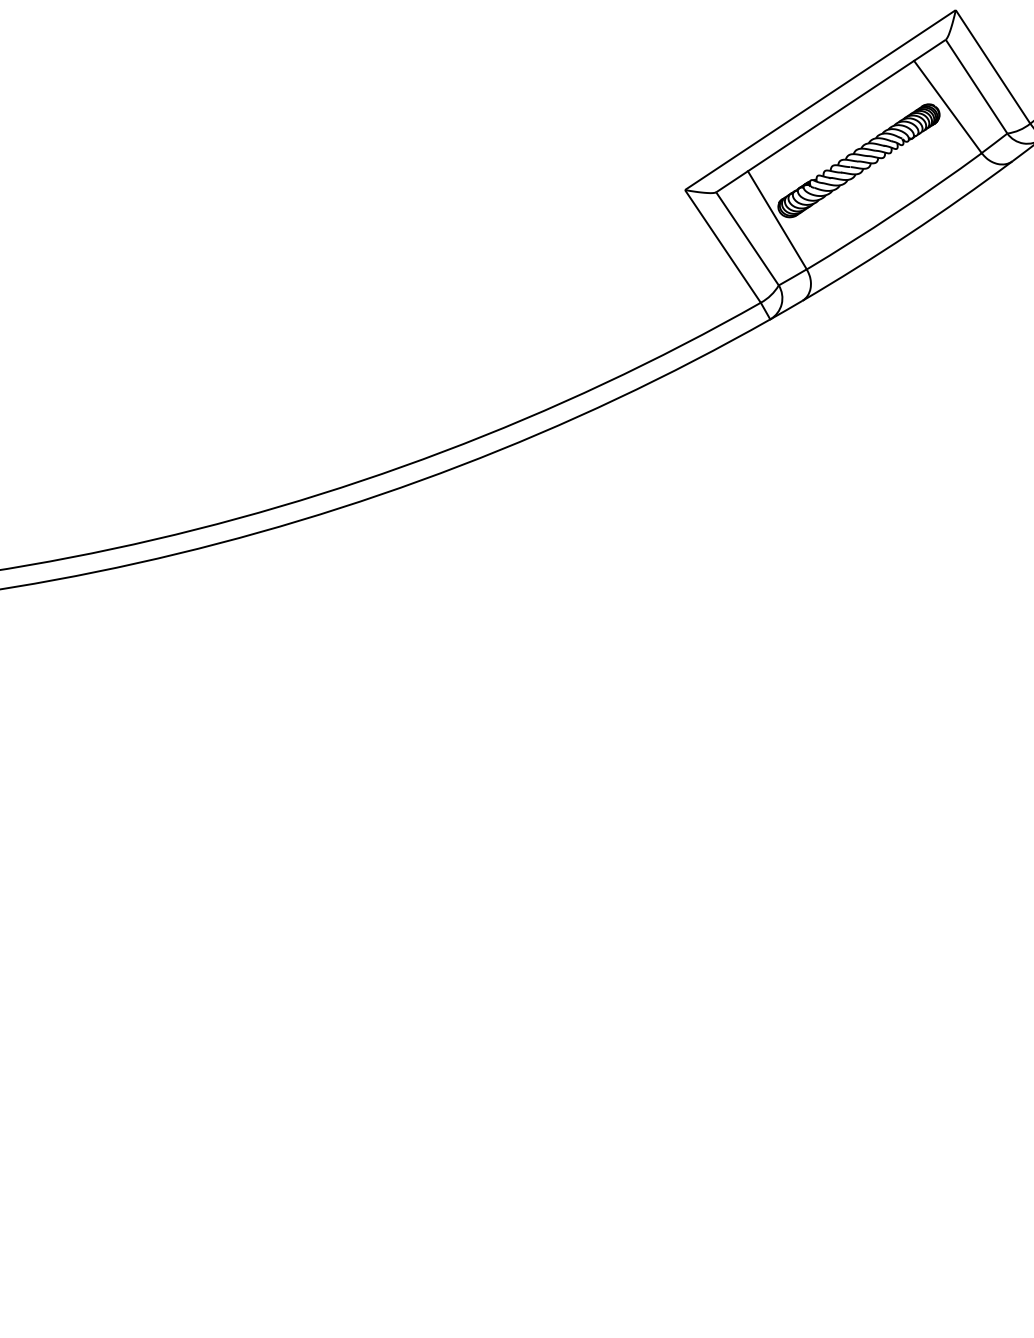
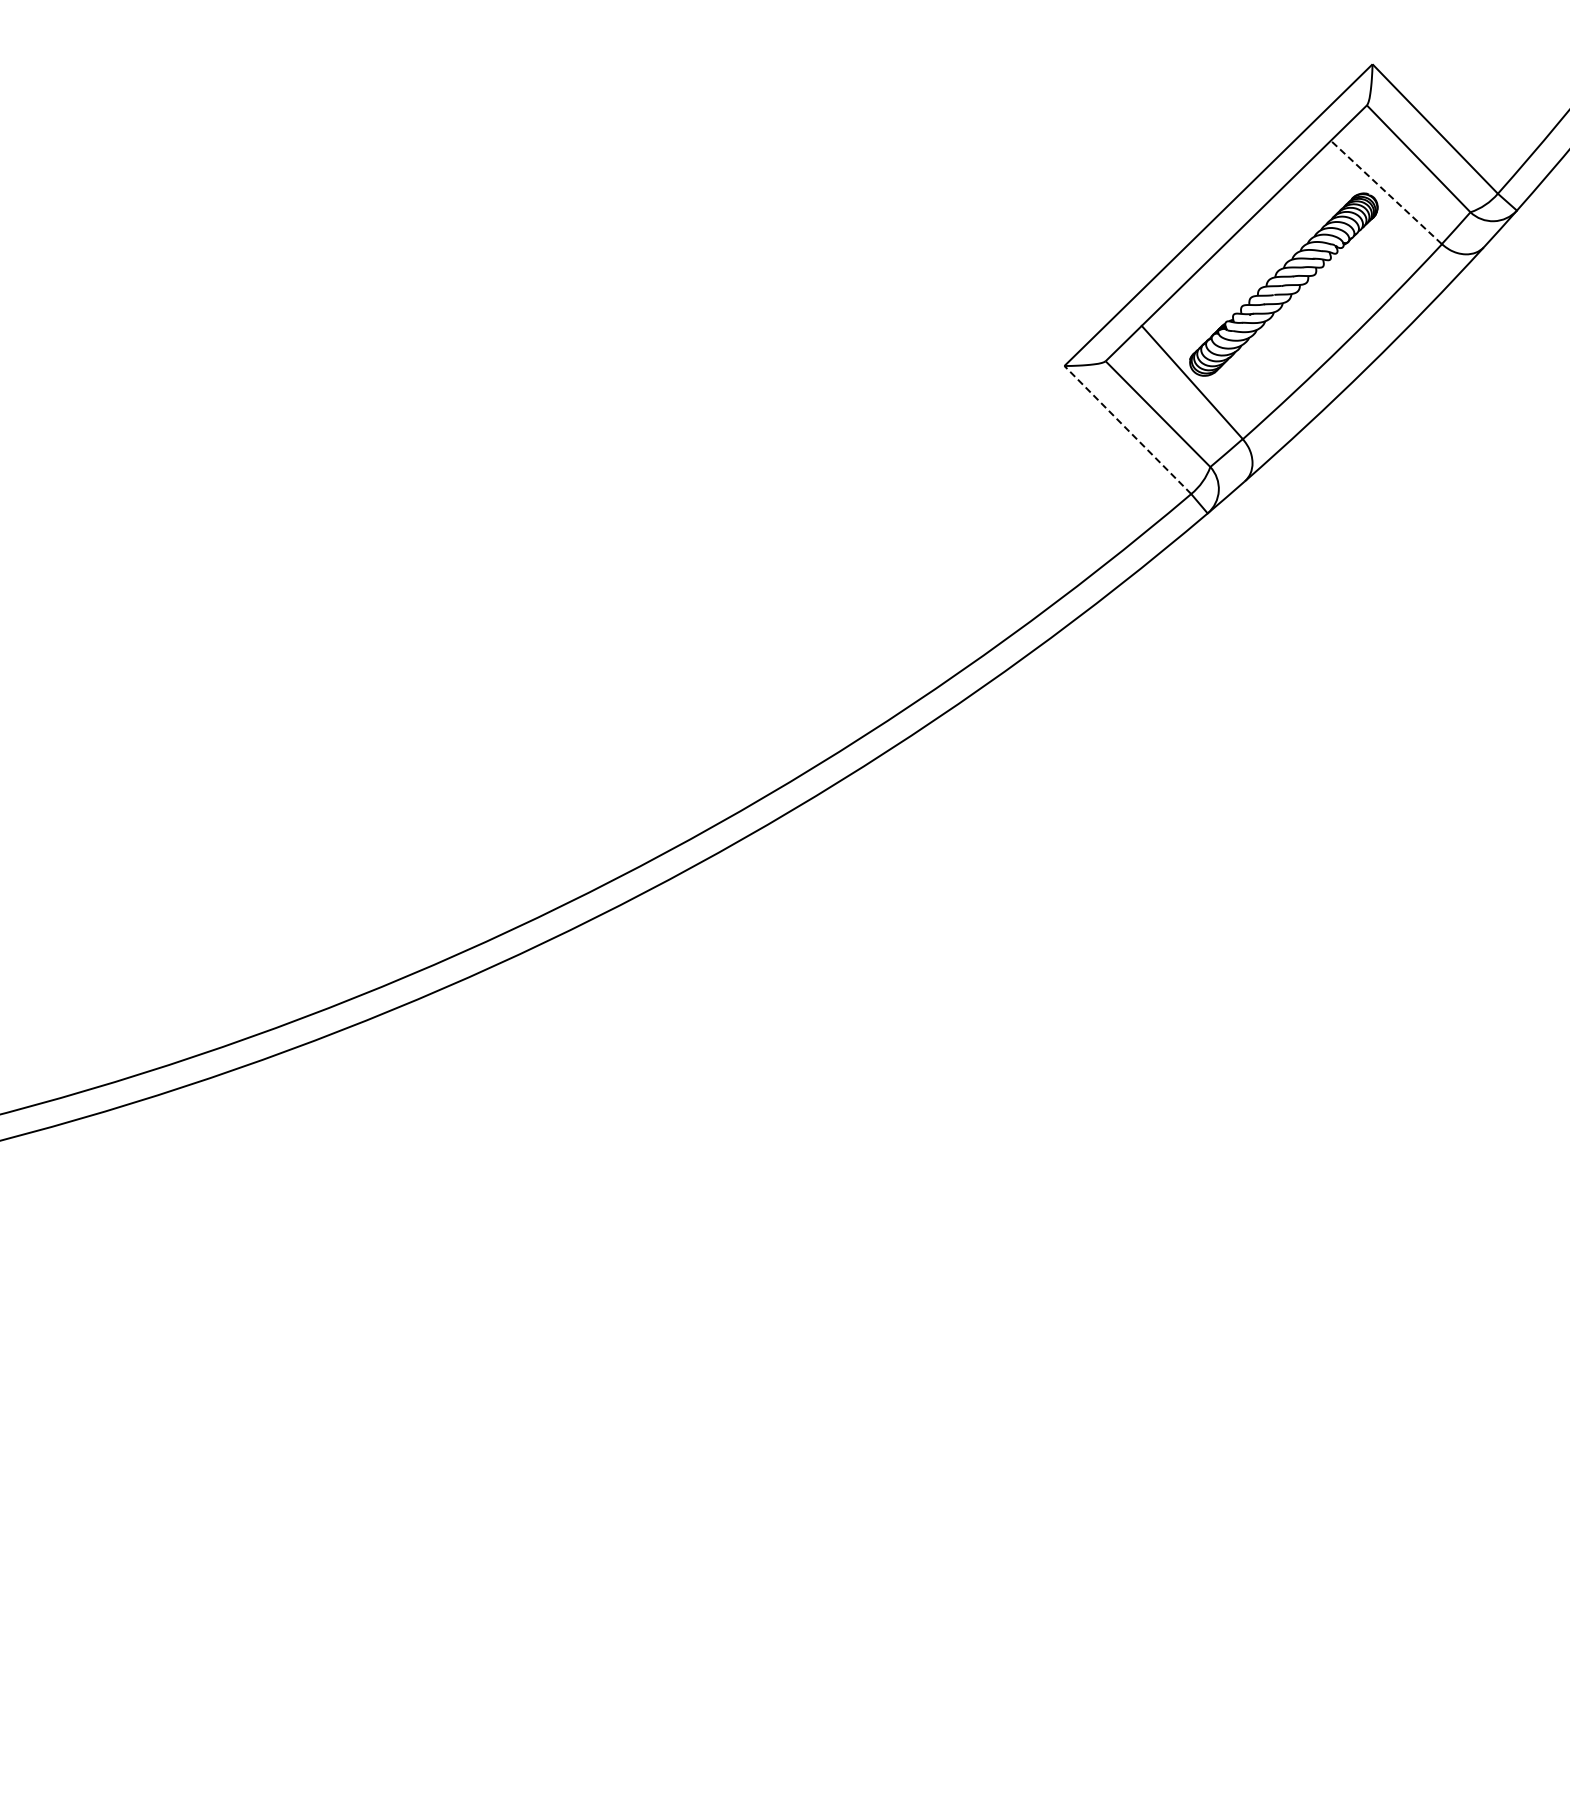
line: (947, 107) -> (1386, 192), solid -> dashed
line: (723, 246) -> (1128, 430), solid -> dashed

